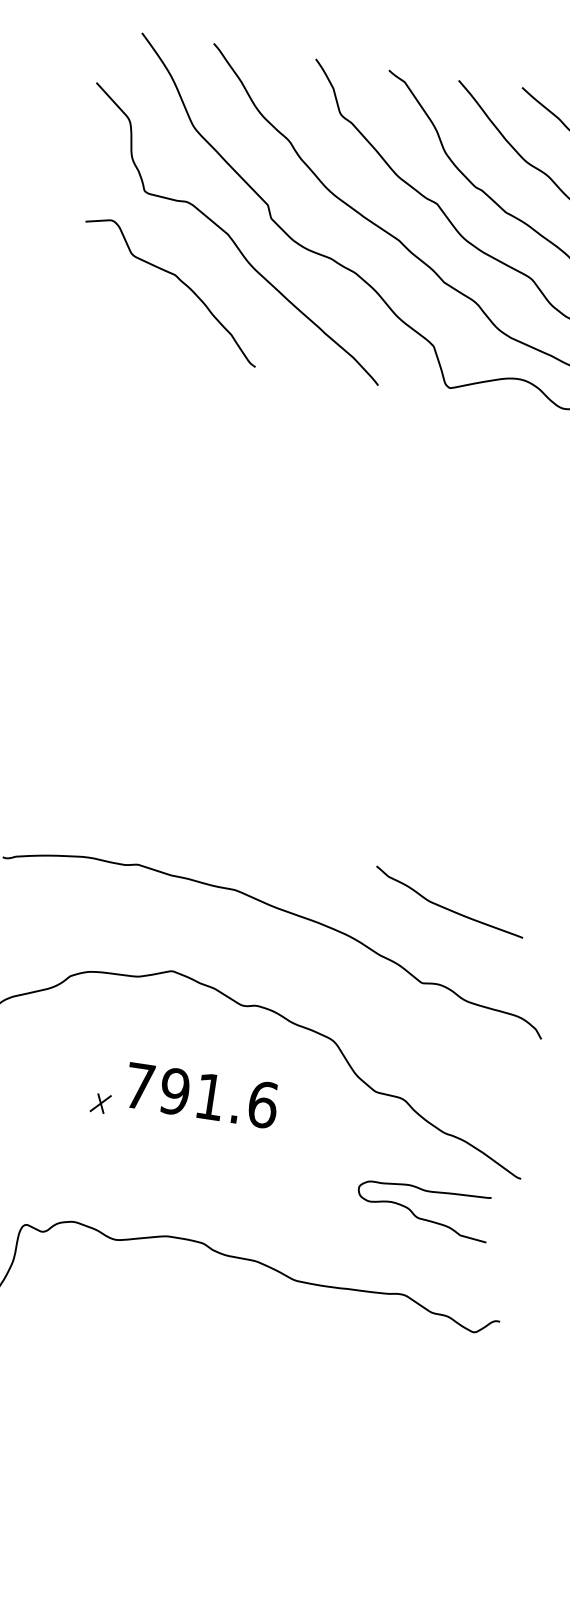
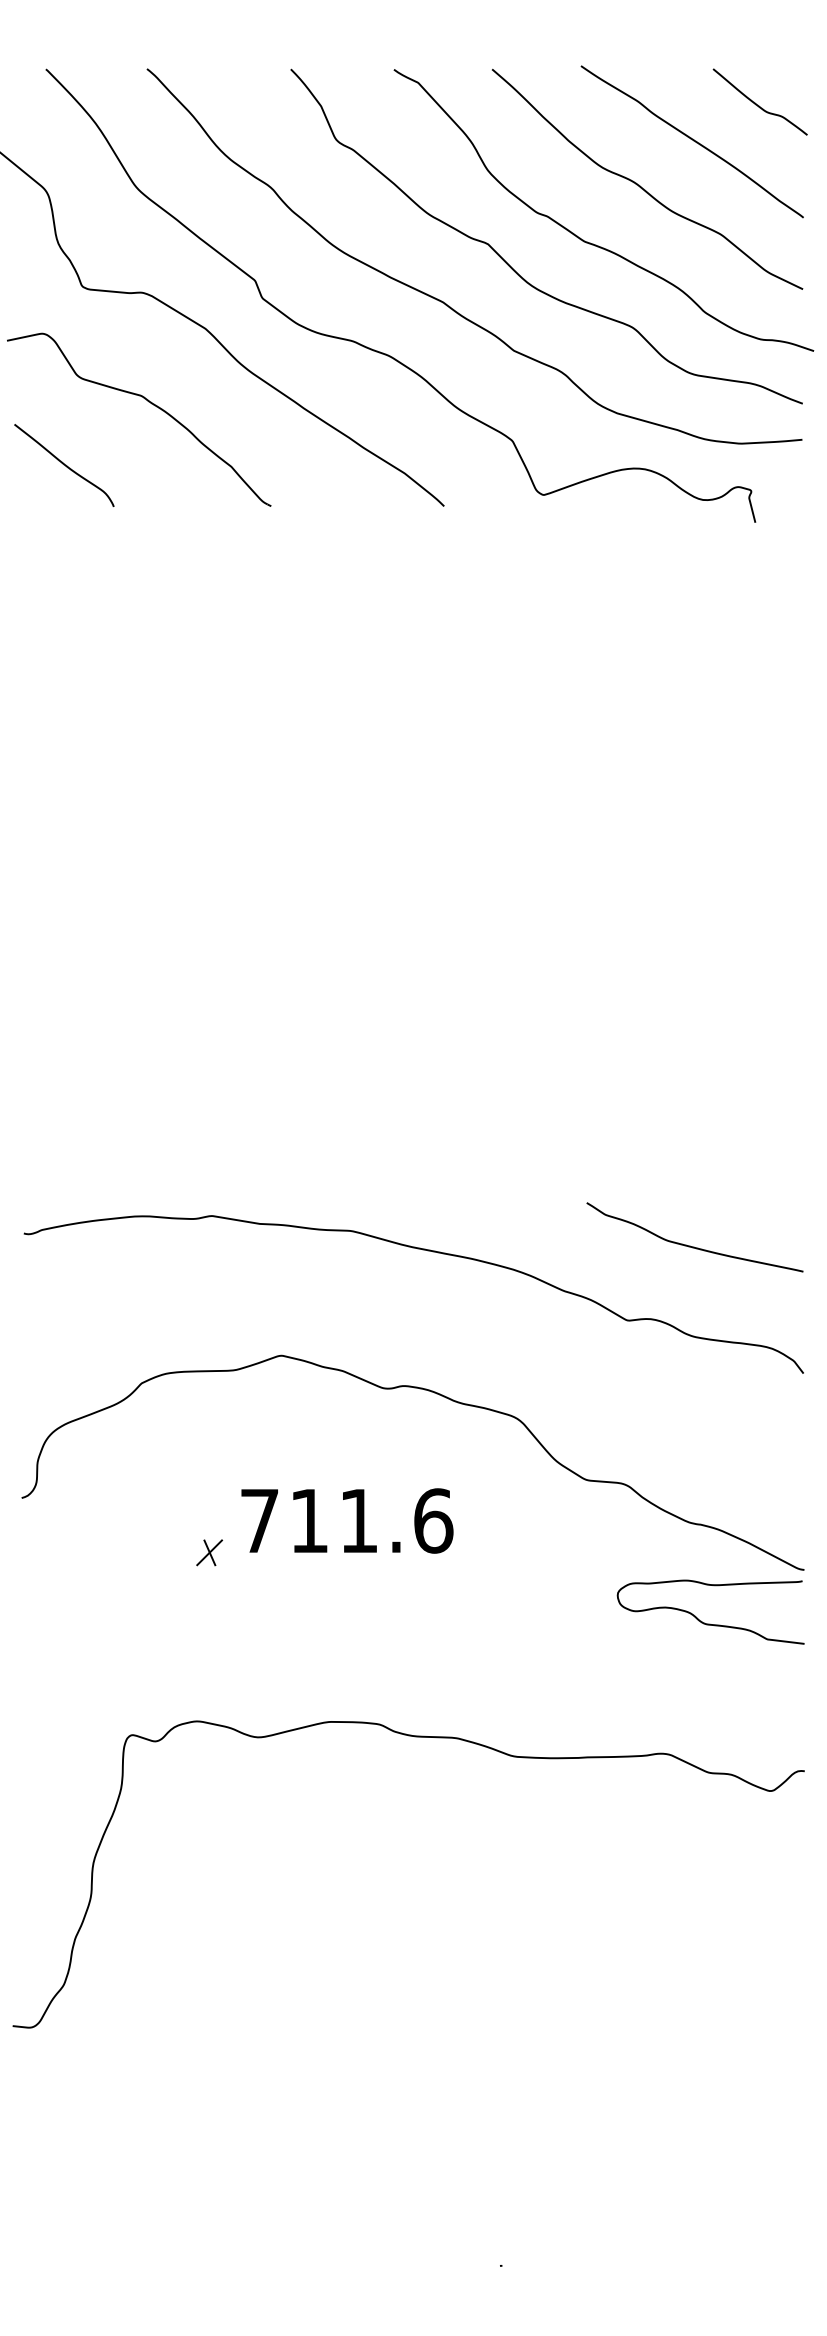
curve: (113, 316) -> (64, 465), added
curve: (445, 907) -> (690, 1245), moved
text: (174, 1091) -> (308, 1520), 791.6 -> 711.6
curve: (421, 1218) -> (710, 1623), moved

